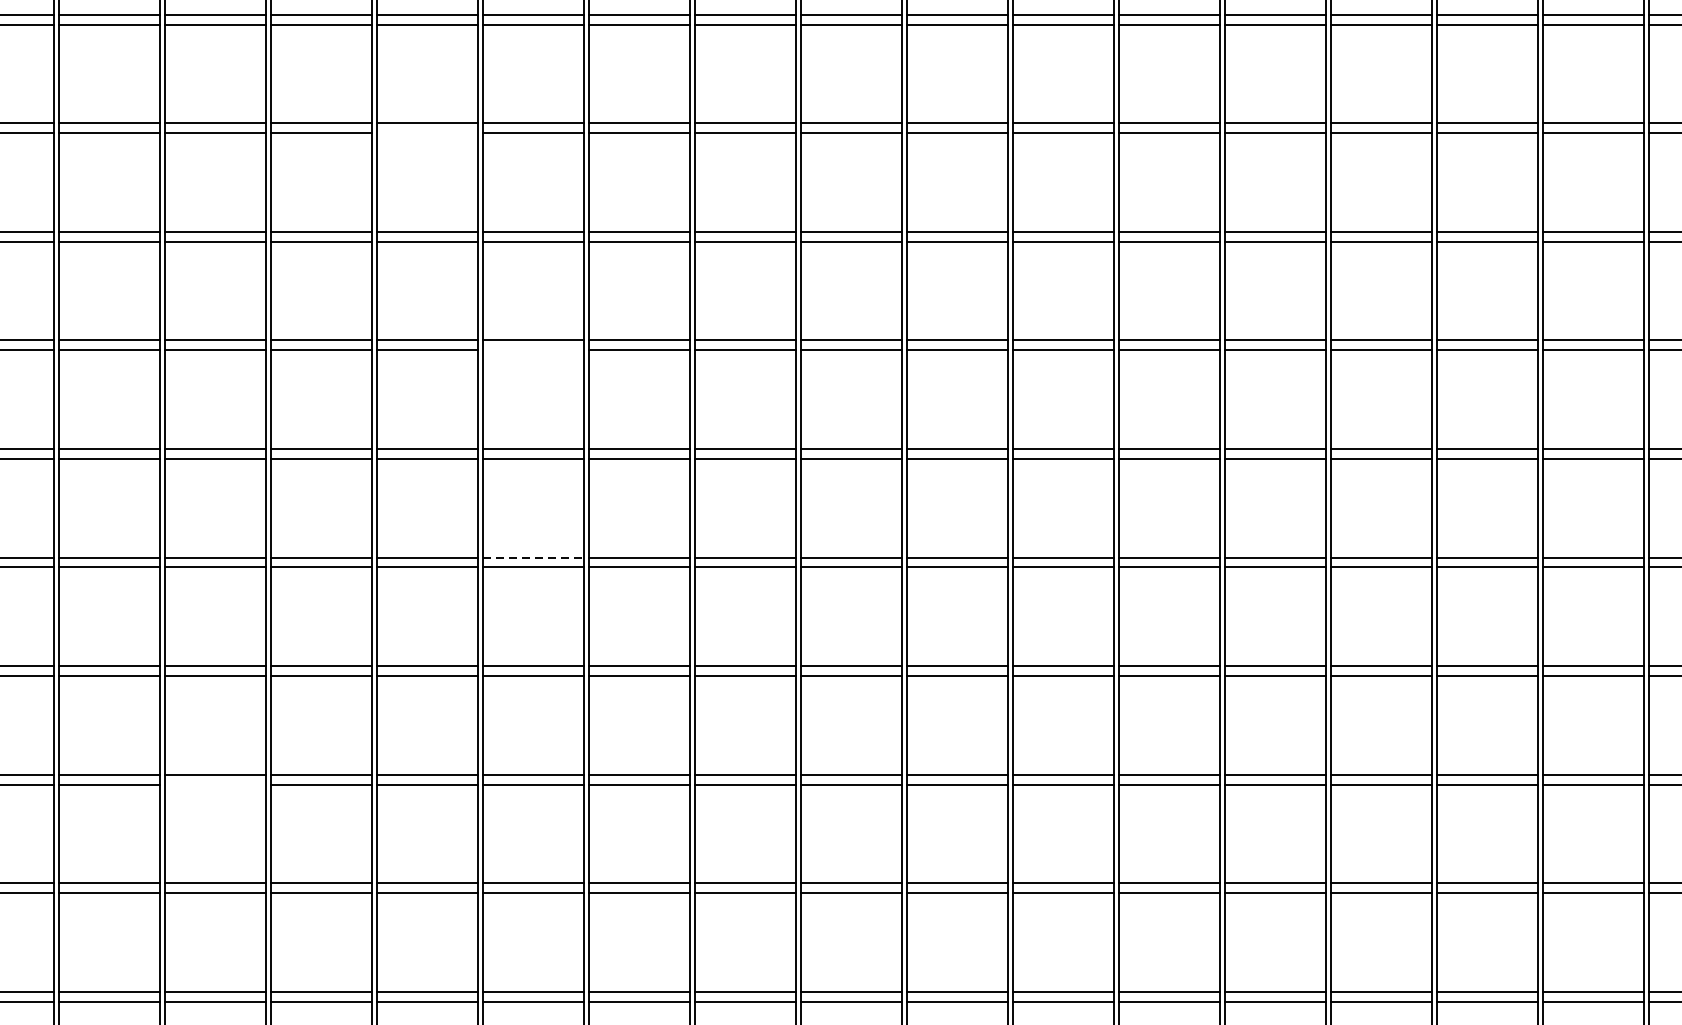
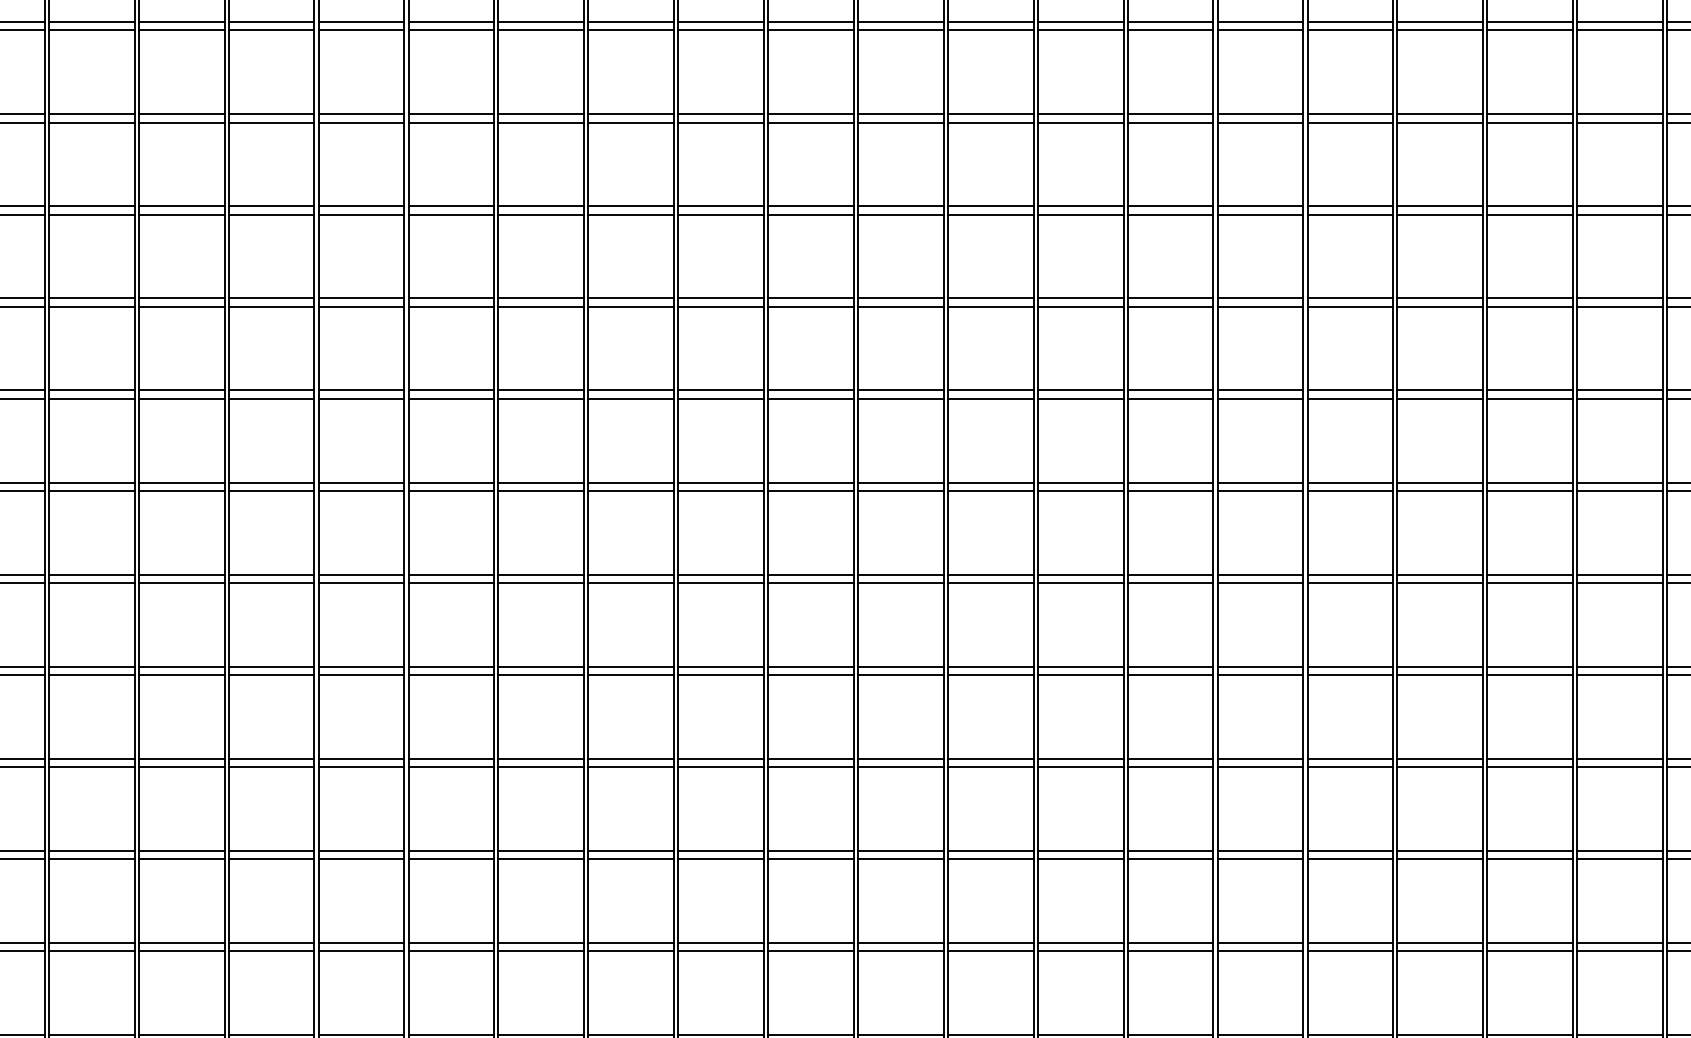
line: (427, 133) -> (451, 122), added
line: (533, 349) -> (541, 306), added
line: (533, 557) -> (541, 482), dashed -> solid
line: (215, 784) -> (271, 675), added

